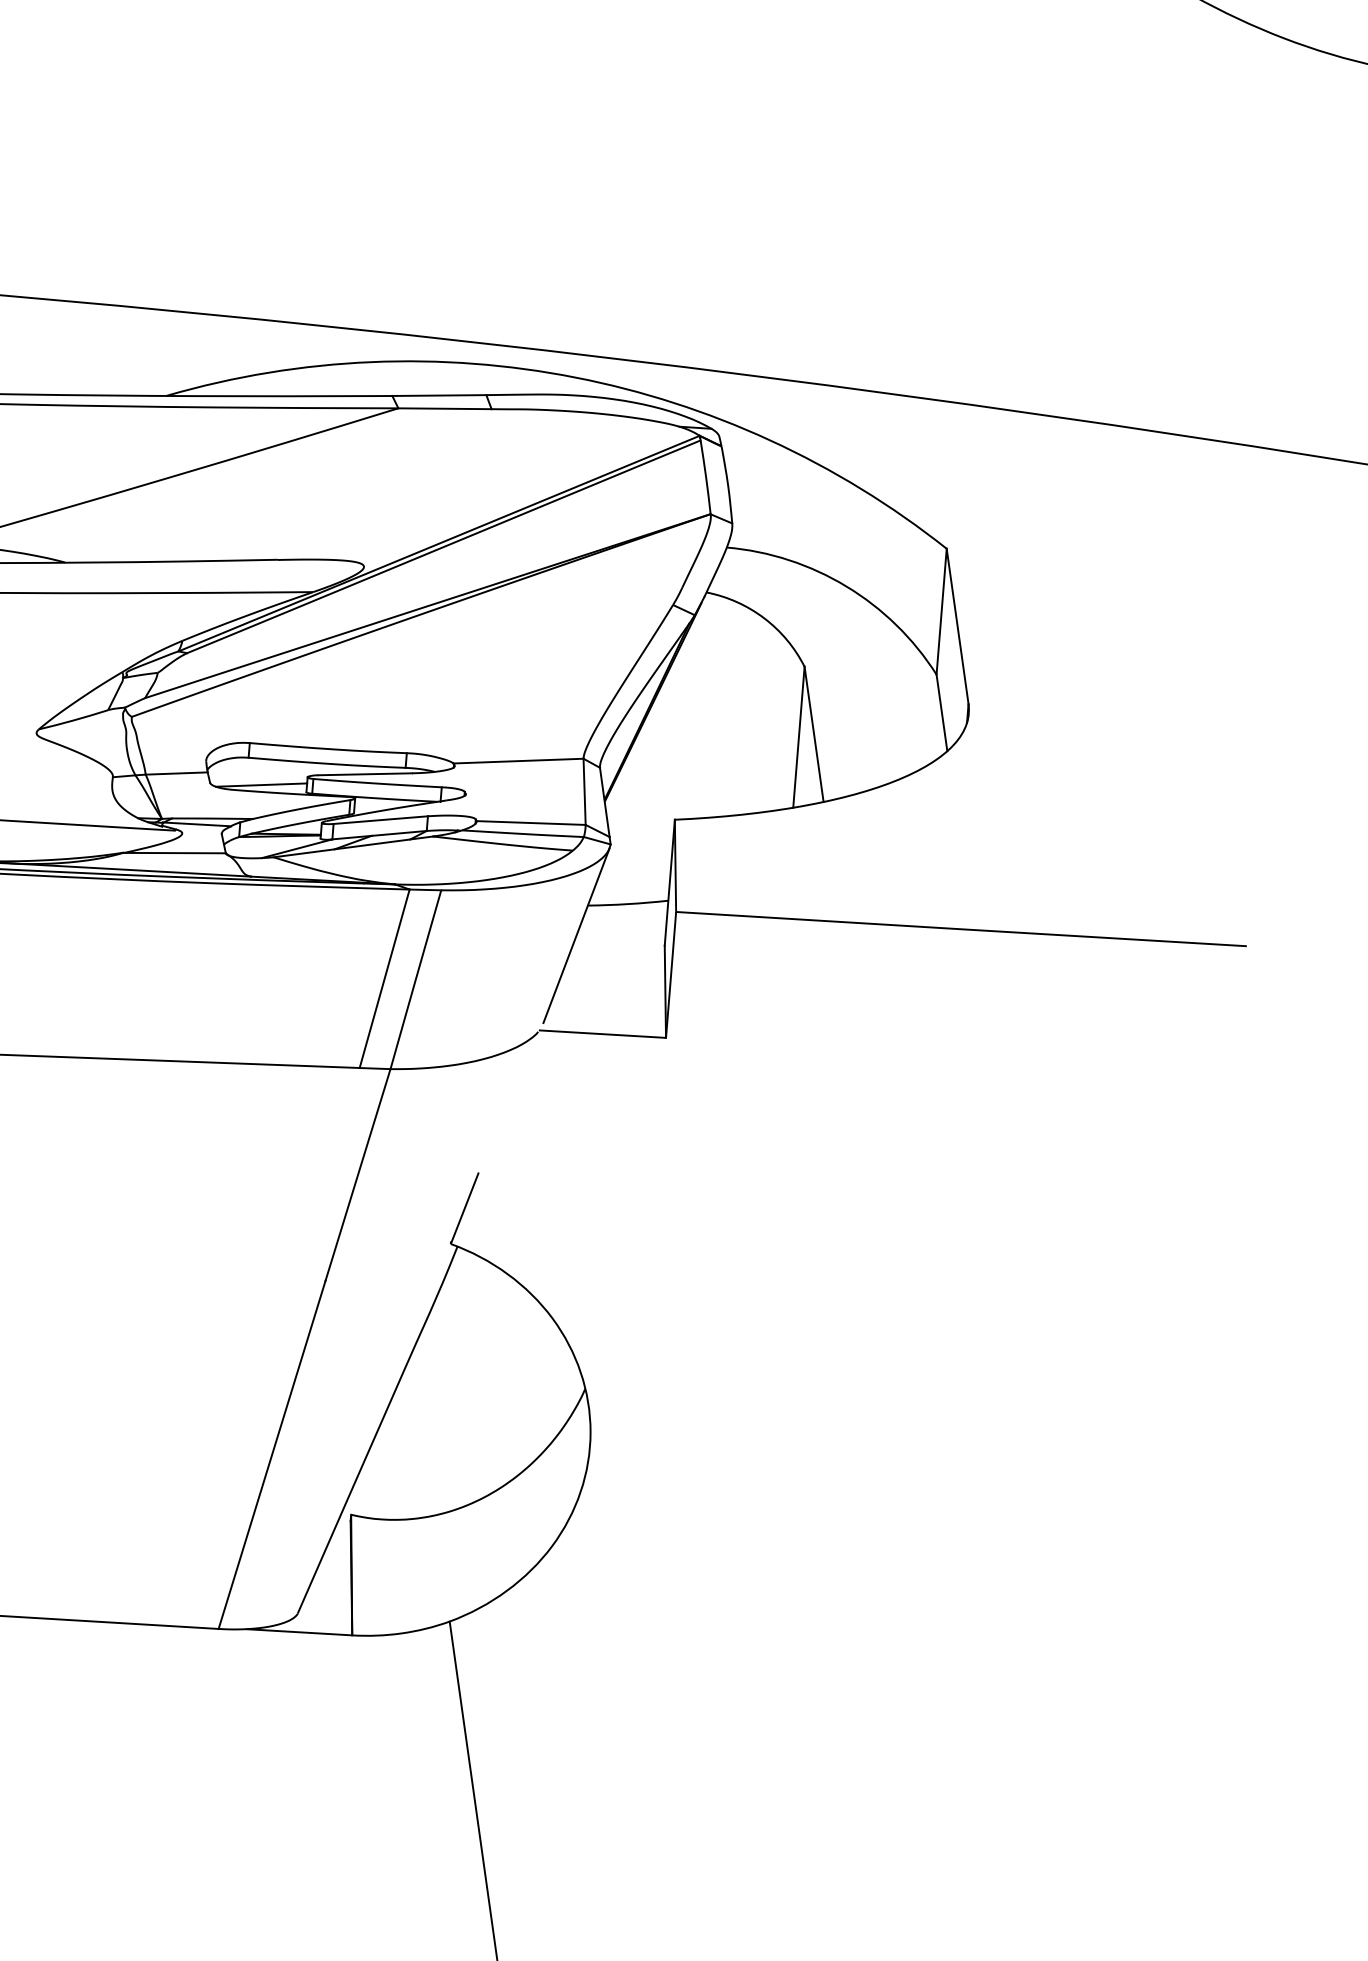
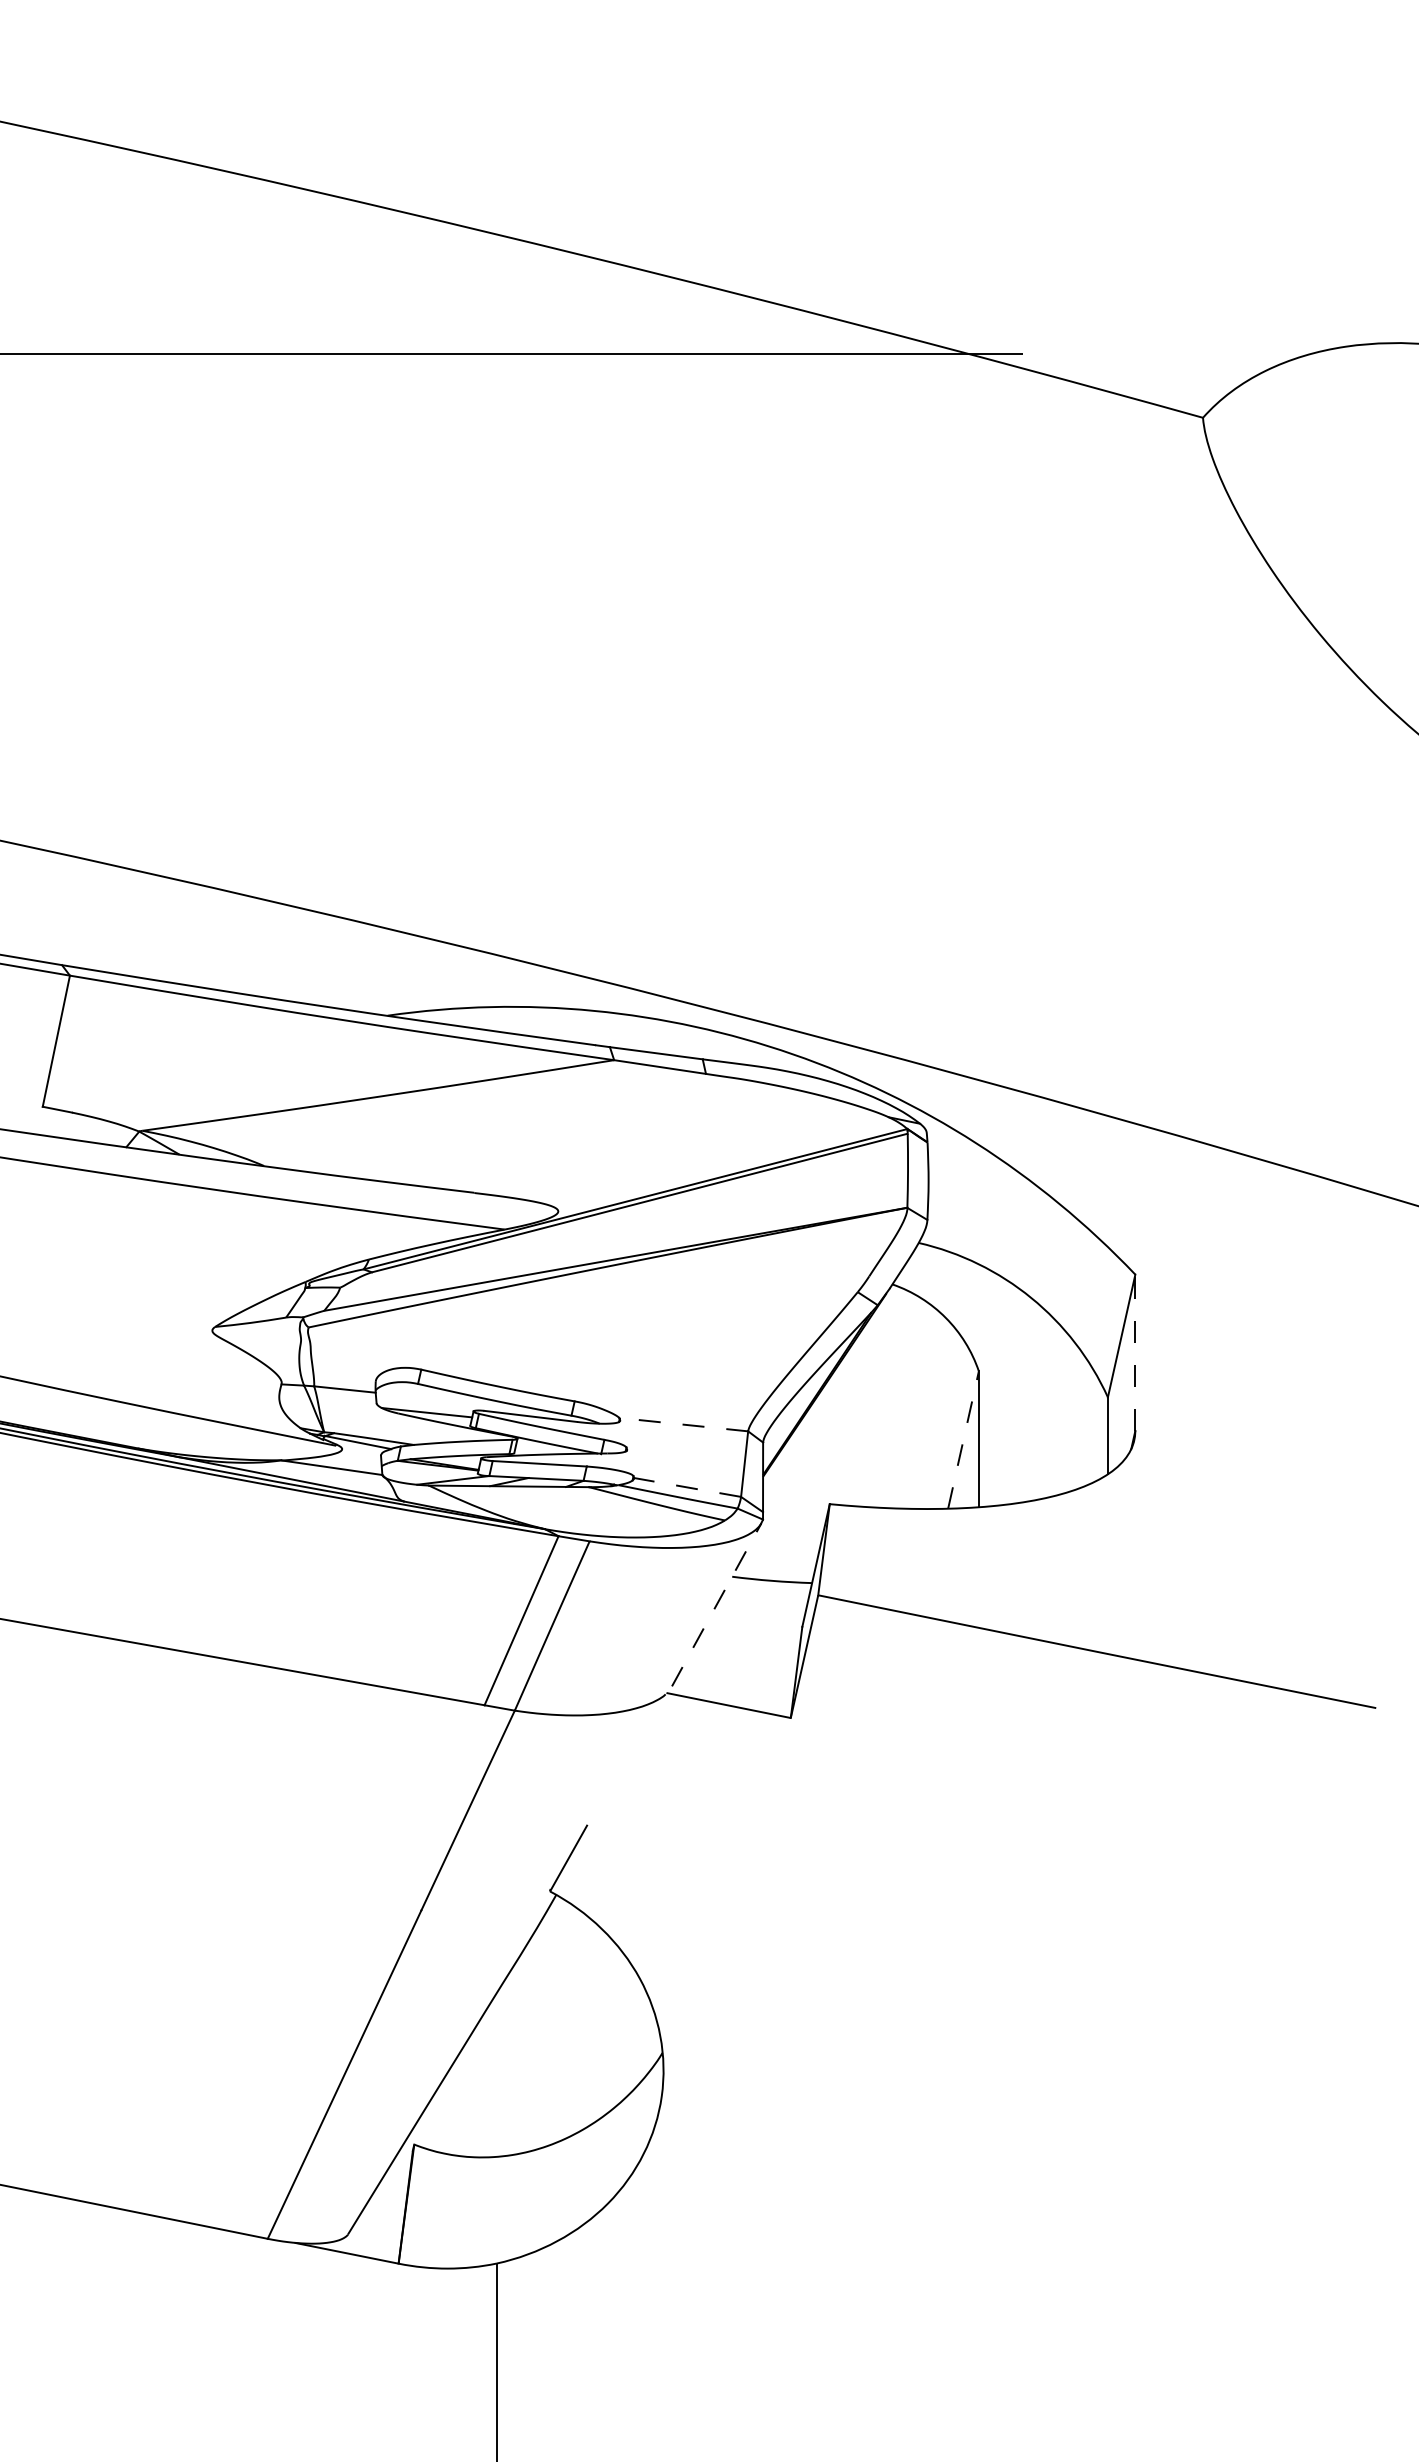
line: (957, 626) -> (1135, 1352), solid -> dashed
line: (798, 736) -> (963, 1439), solid -> dashed
line: (518, 760) -> (683, 1424), solid -> dashed
line: (531, 823) -> (687, 1487), solid -> dashed
line: (576, 935) -> (716, 1604), solid -> dashed

